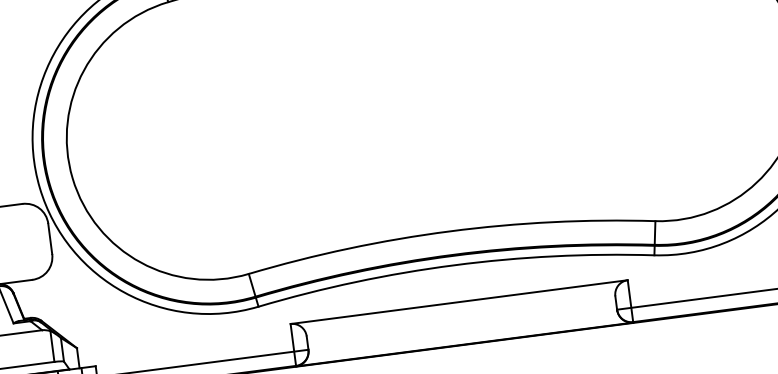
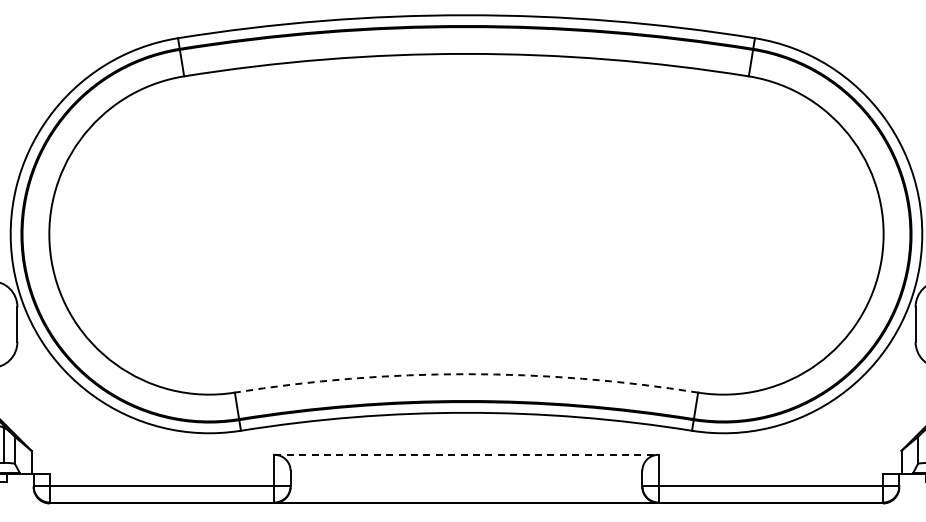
arc: (450, 231) -> (466, 374), solid -> dashed
line: (459, 301) -> (466, 454), solid -> dashed

